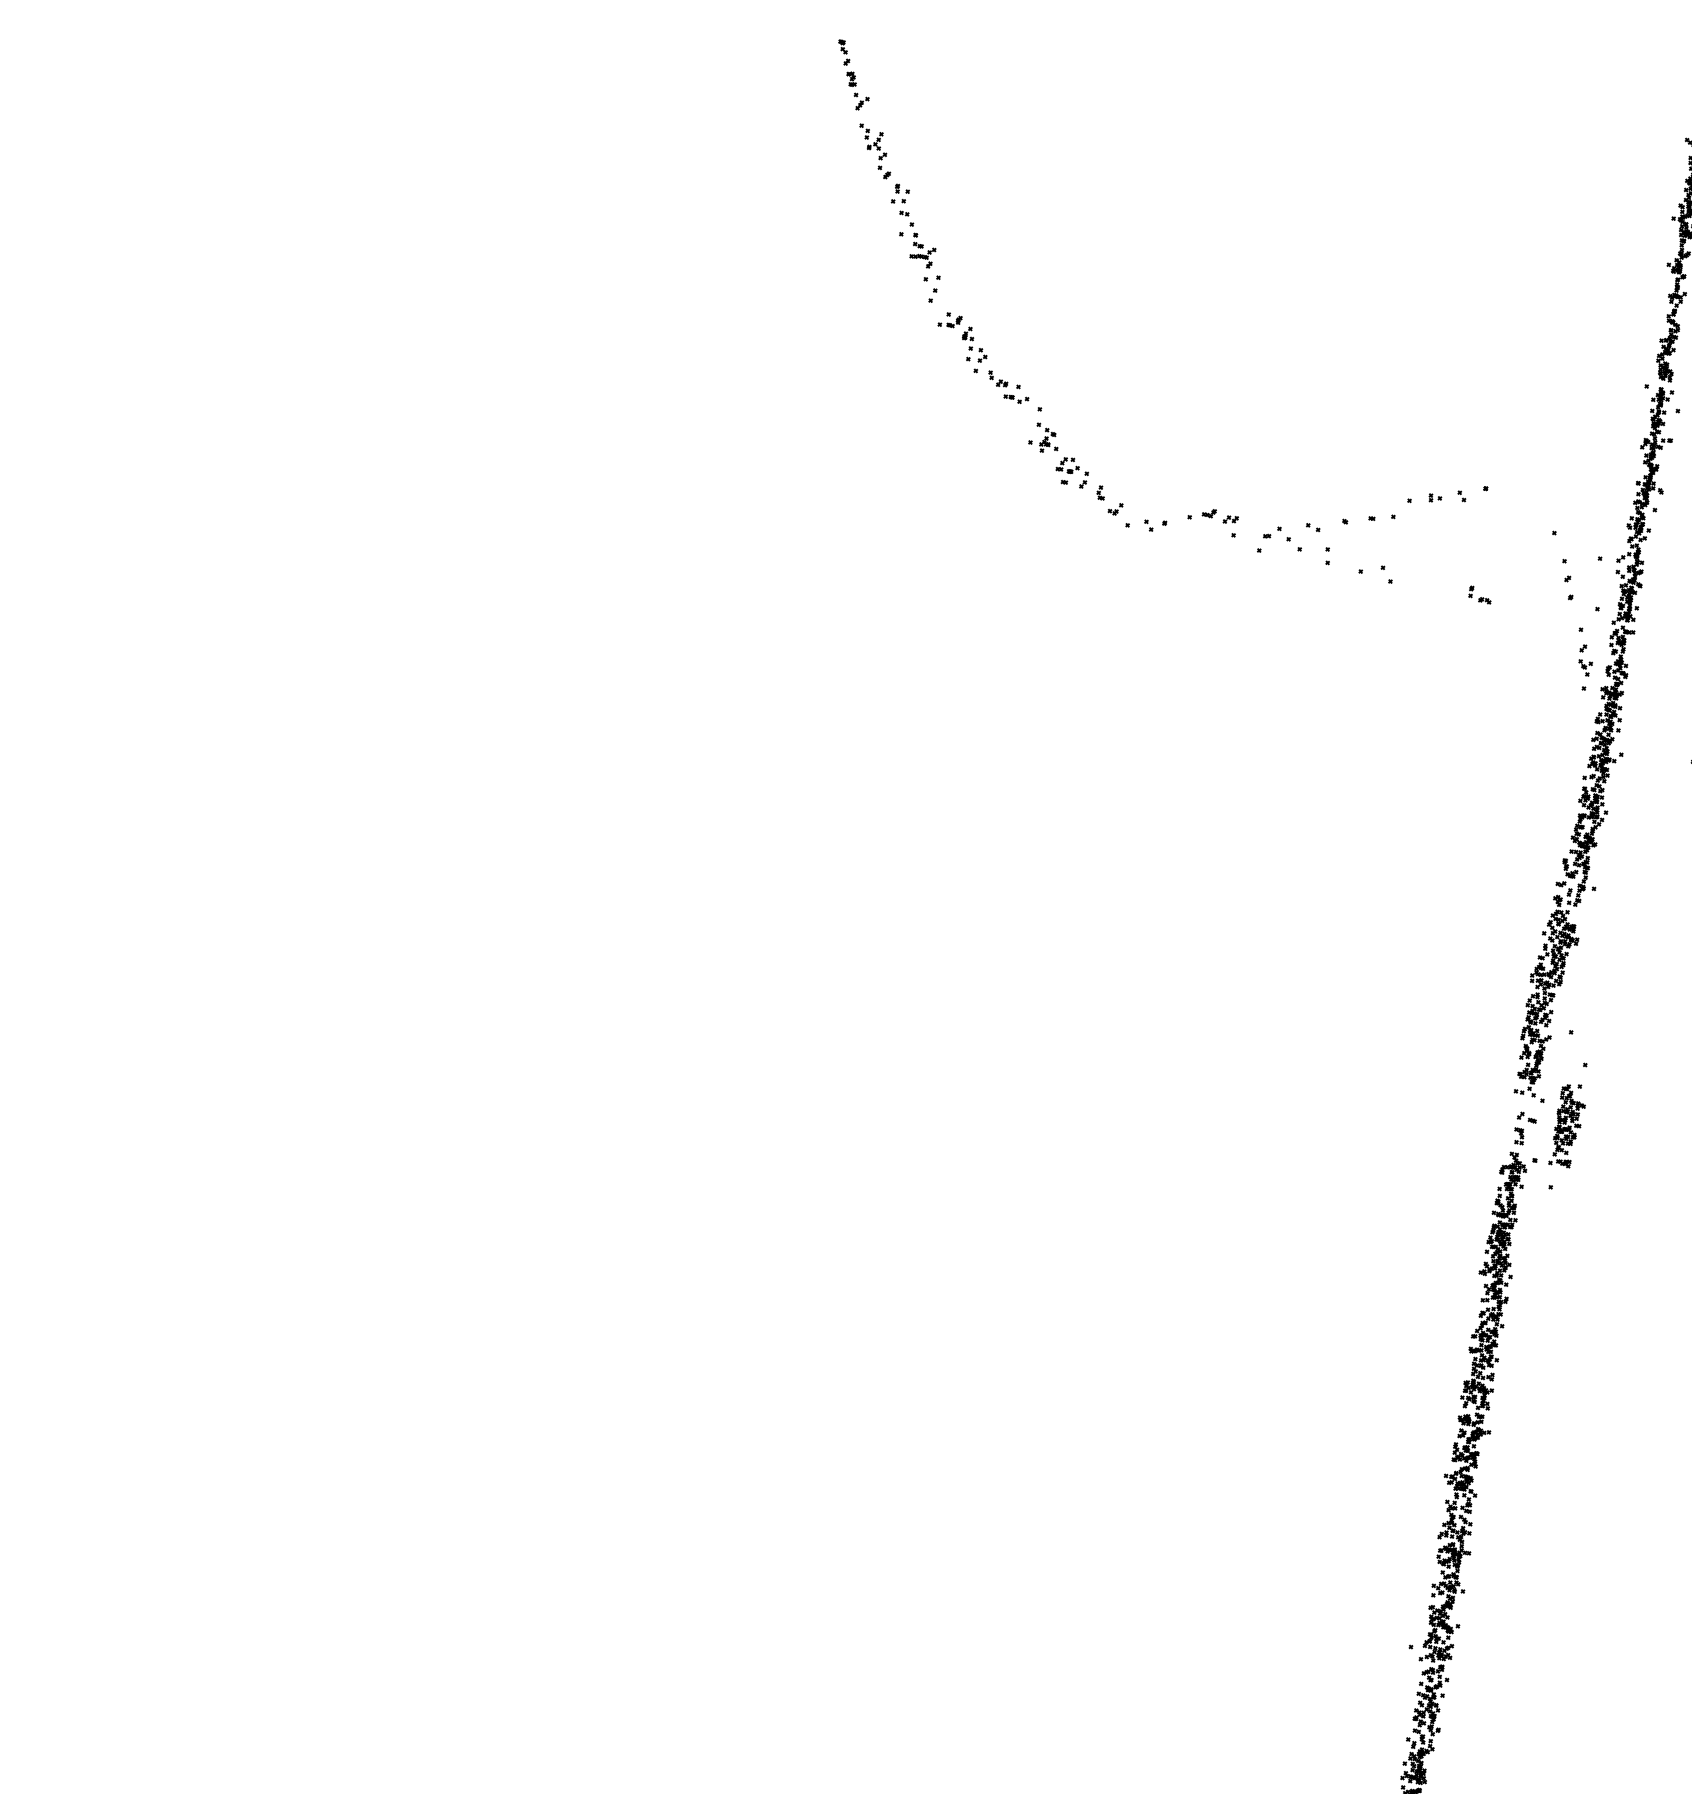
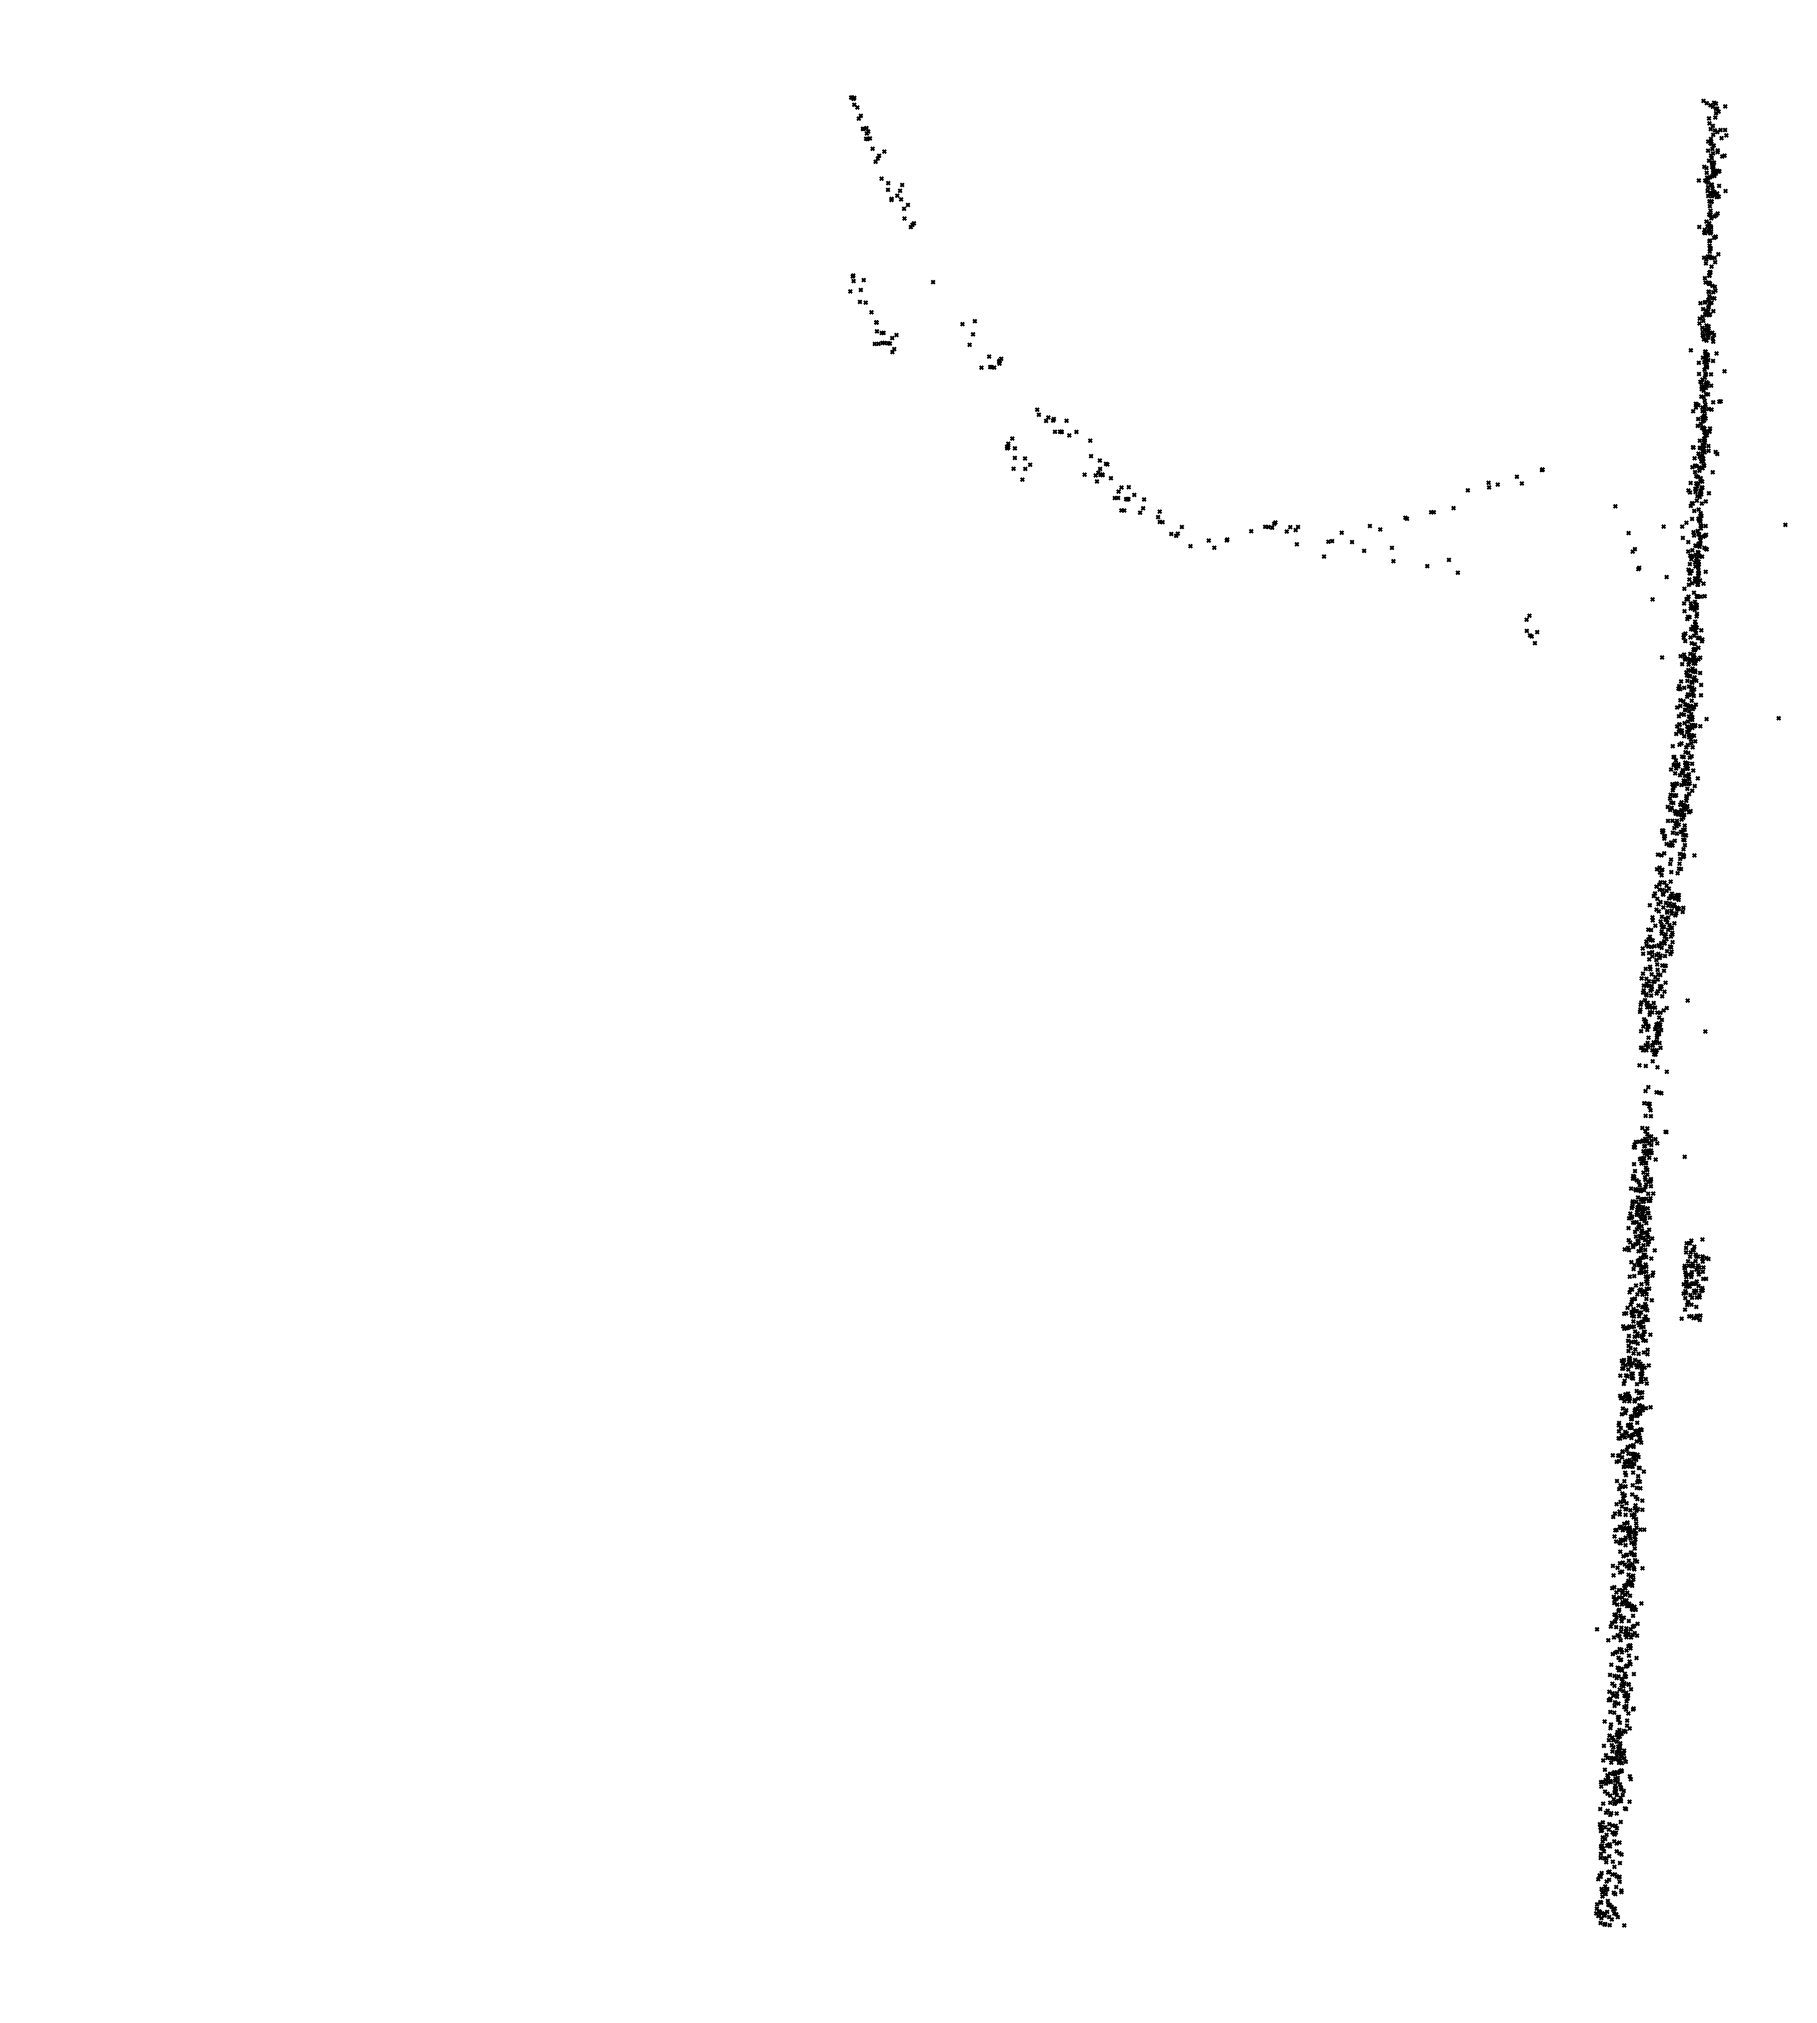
part: (913, 225) -> (873, 313), moved
part: (974, 349) -> (1018, 458), moved
part: (1480, 594) -> (1548, 575), removed
part: (1585, 660) -> (1531, 629), moved
part: (1567, 1125) -> (1694, 1279), moved

